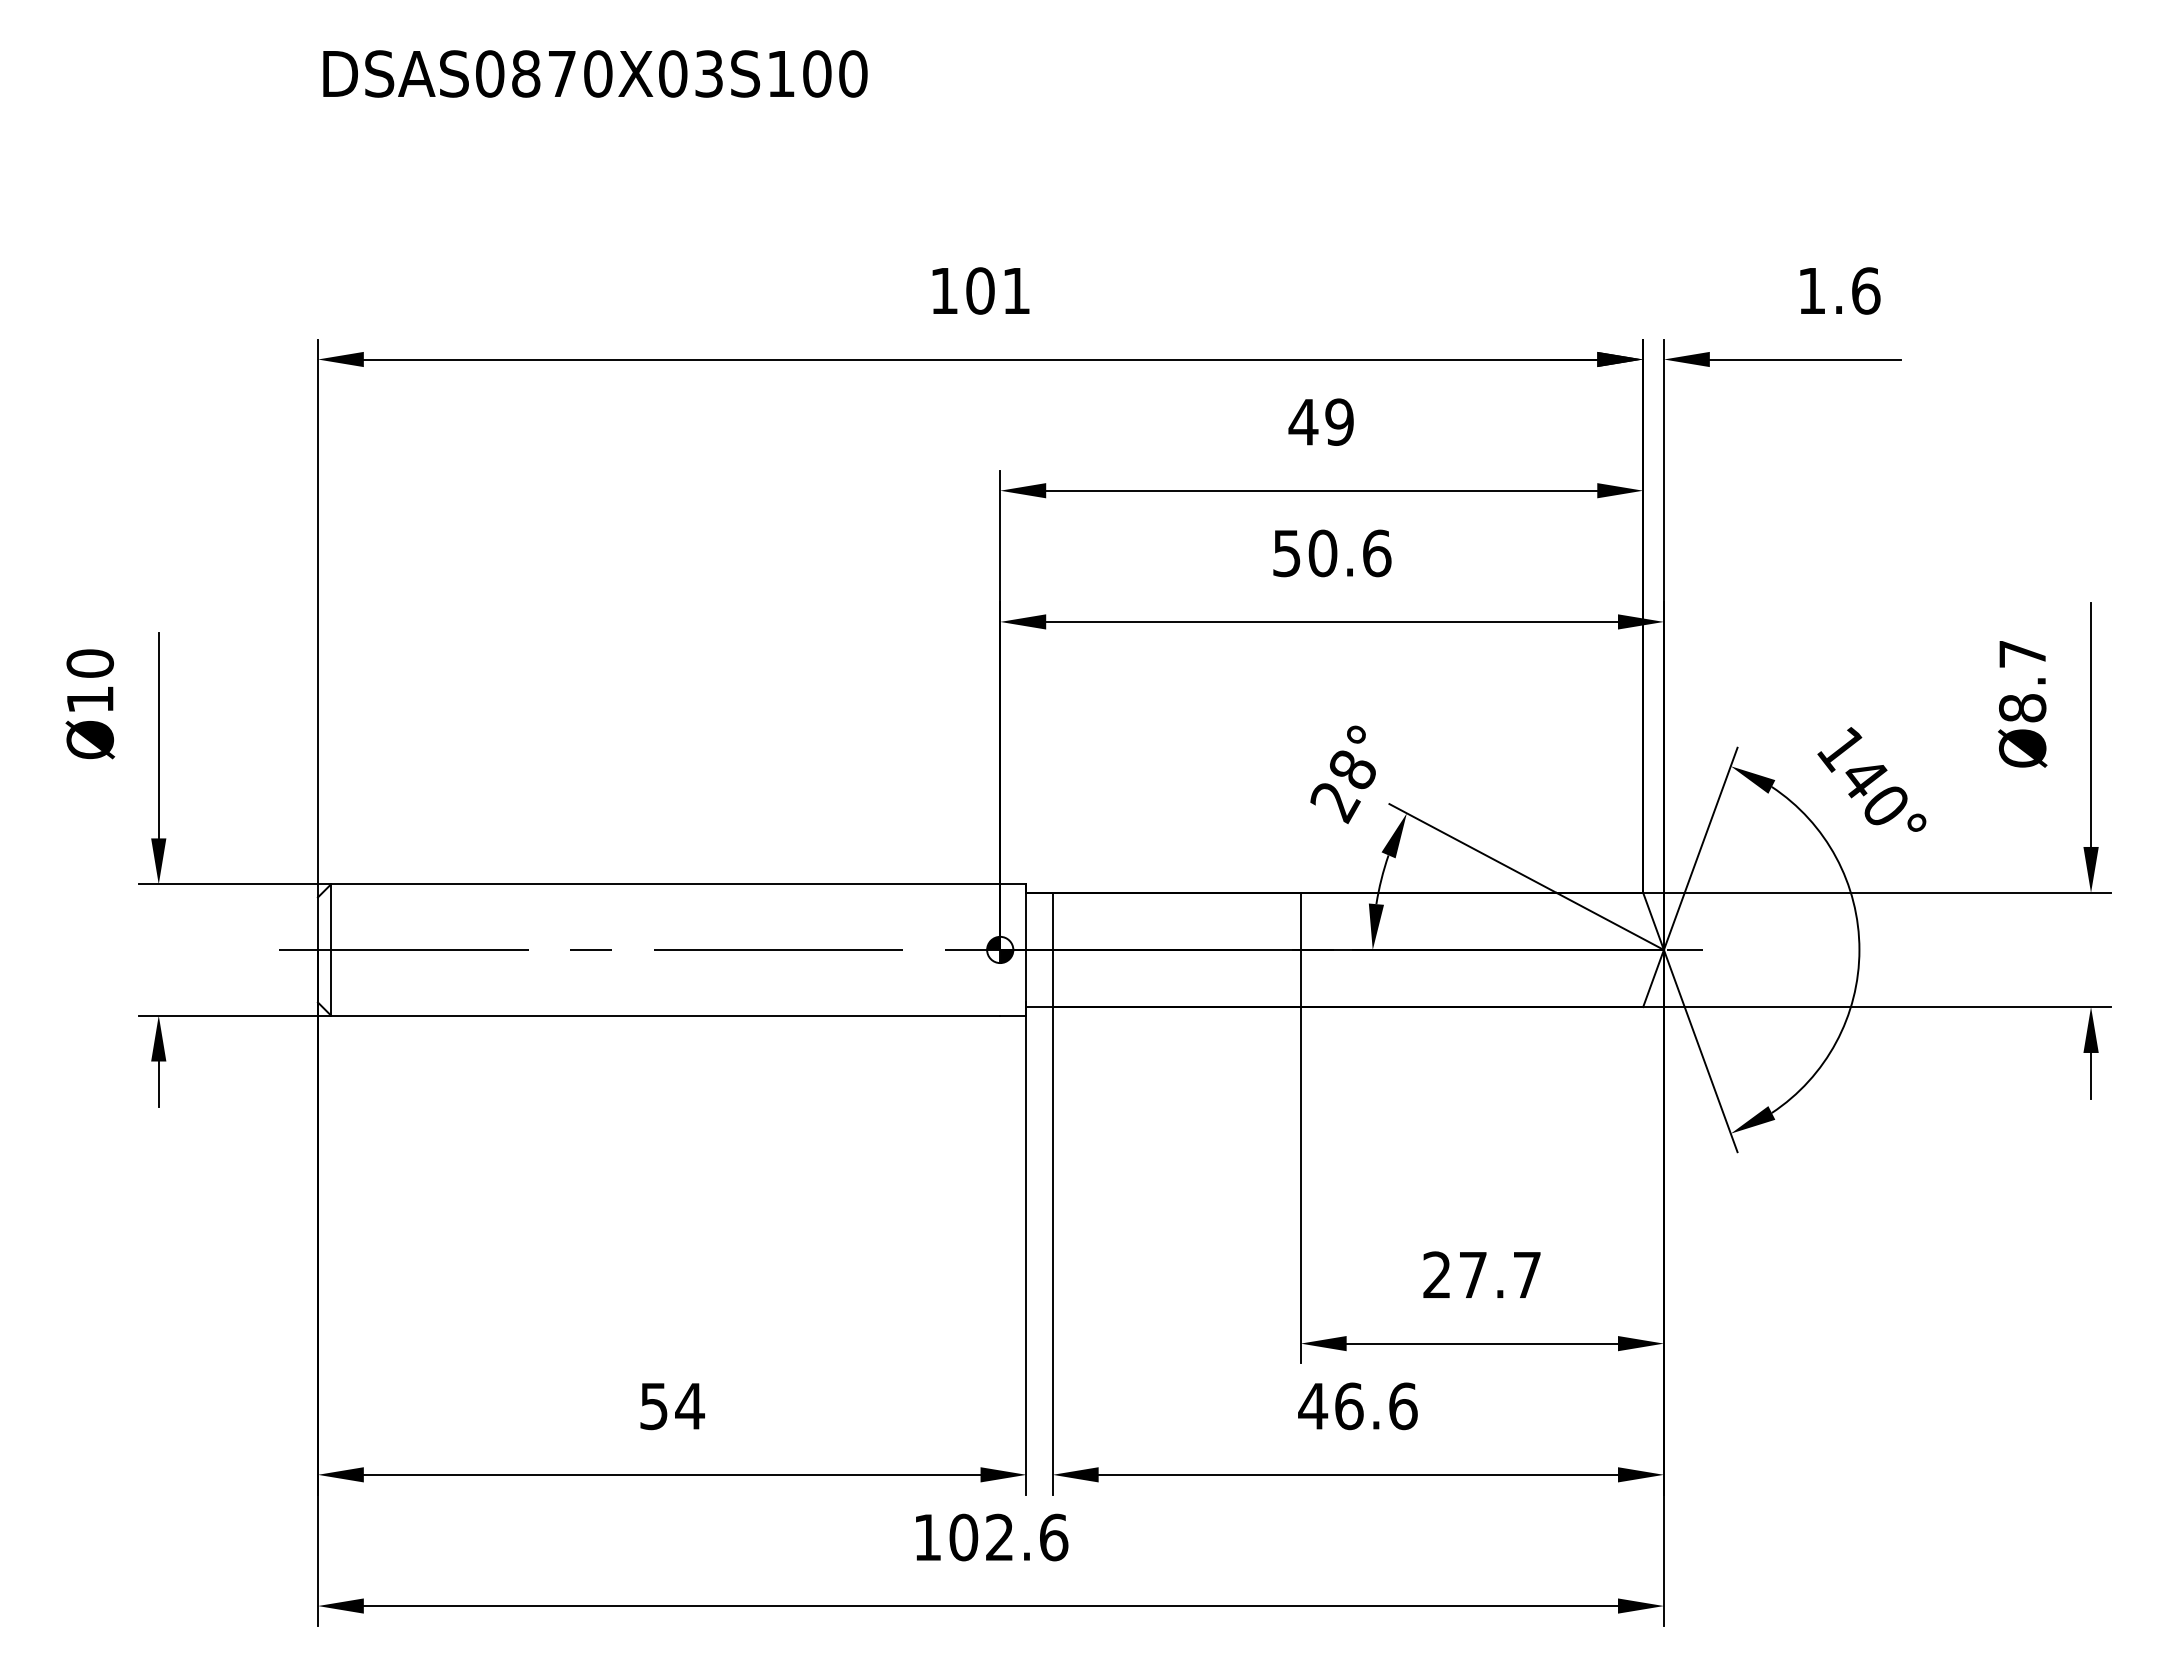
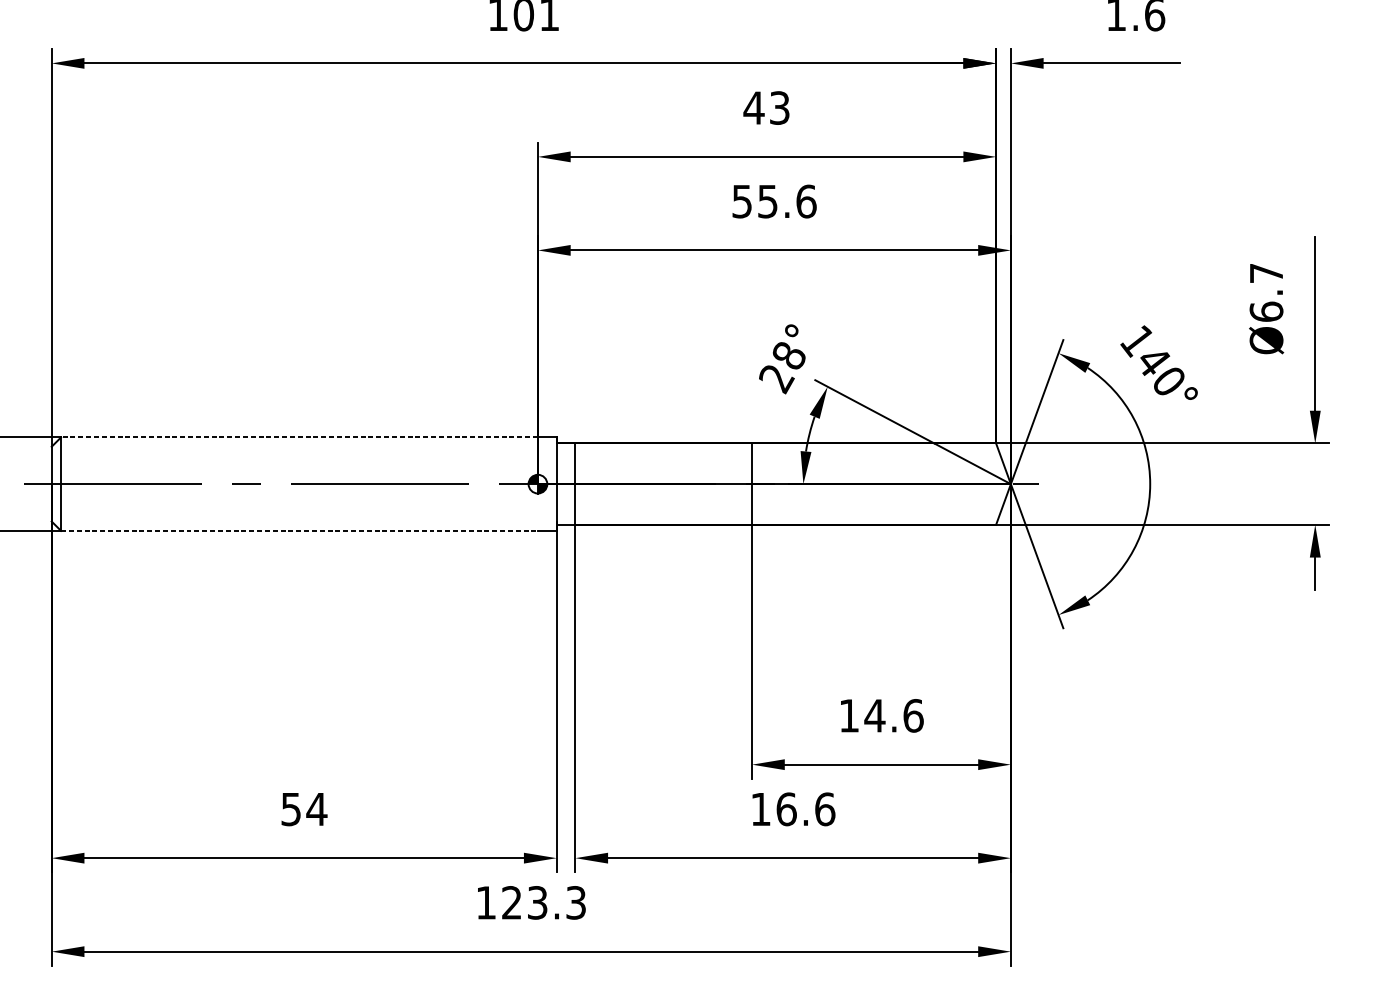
text: (1339, 421) -> (779, 107), 49 -> 43
text: (1322, 553) -> (767, 201), 50.6 -> 55.6
text: (2022, 707) -> (1266, 311), Ø8.7 -> Ø6.7
line: (665, 884) -> (299, 437), solid -> dashed
line: (665, 1015) -> (299, 530), solid -> dashed
text: (1482, 1274) -> (881, 715), 27.7 -> 14.6
text: (1313, 1406) -> (761, 809), 46.6 -> 16.6
text: (1008, 1537) -> (543, 902), 102.6 -> 123.3

